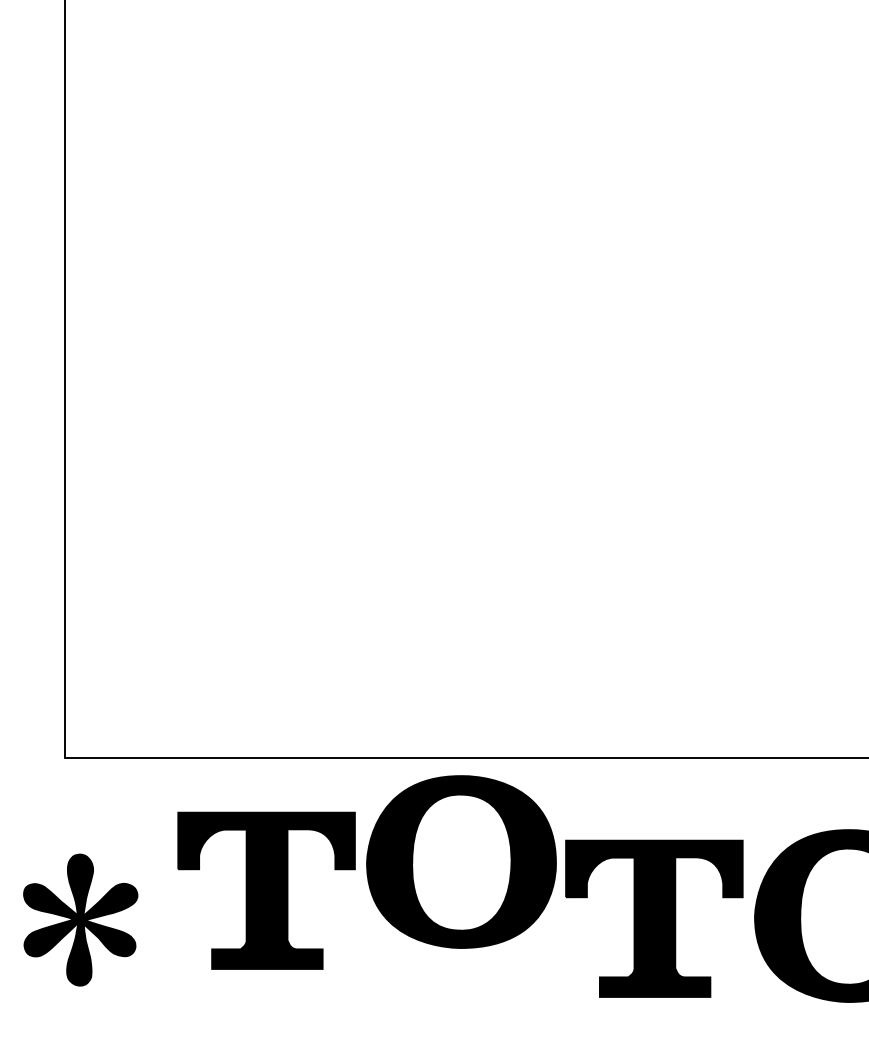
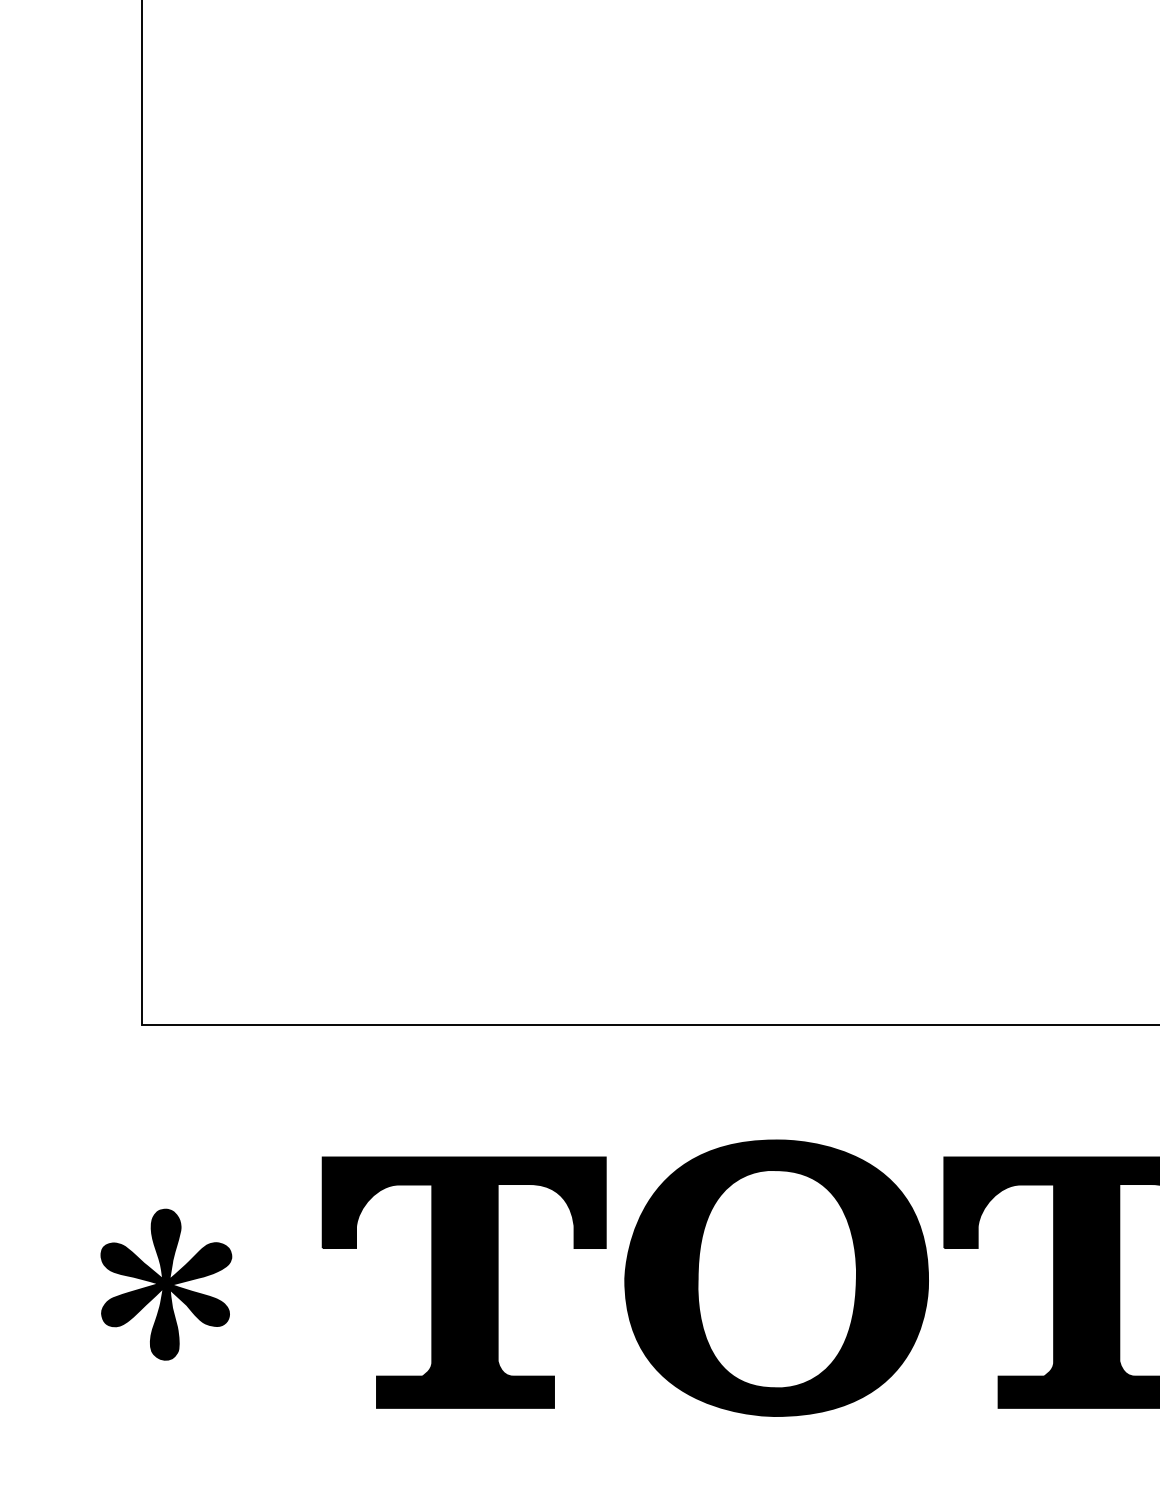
part: (461, 861) -> (776, 1277), moved
part: (266, 890) -> (464, 1282), moved
part: (80, 919) -> (165, 1283), size x0.71

